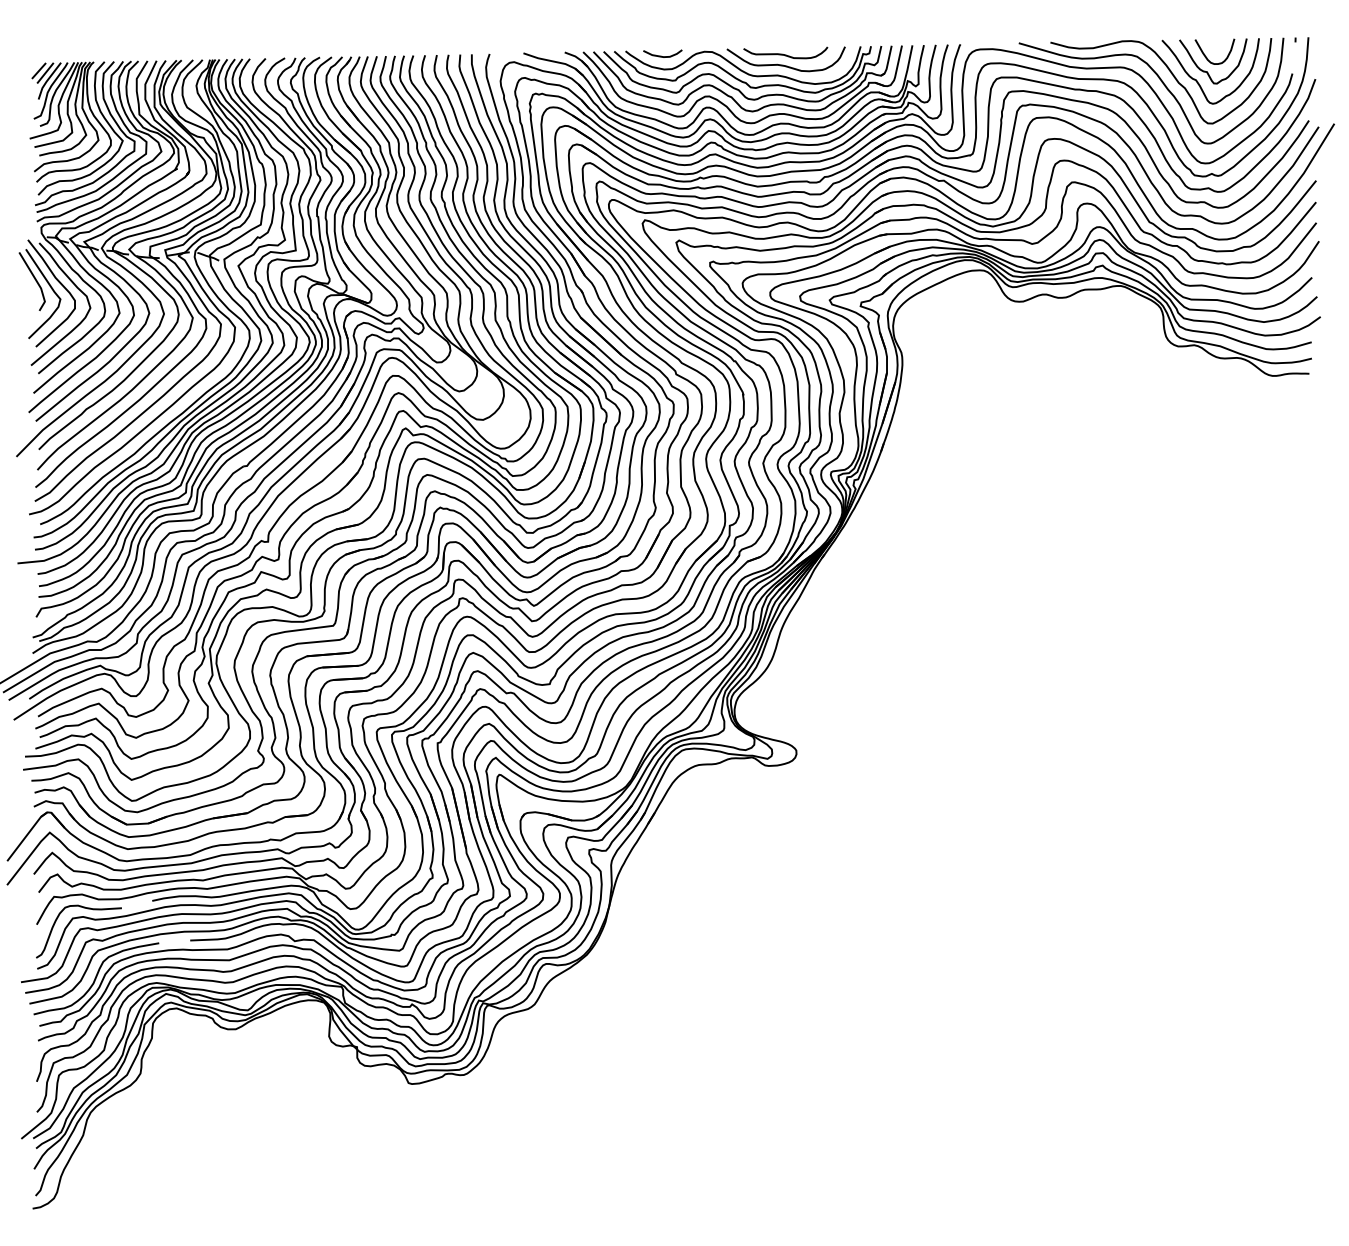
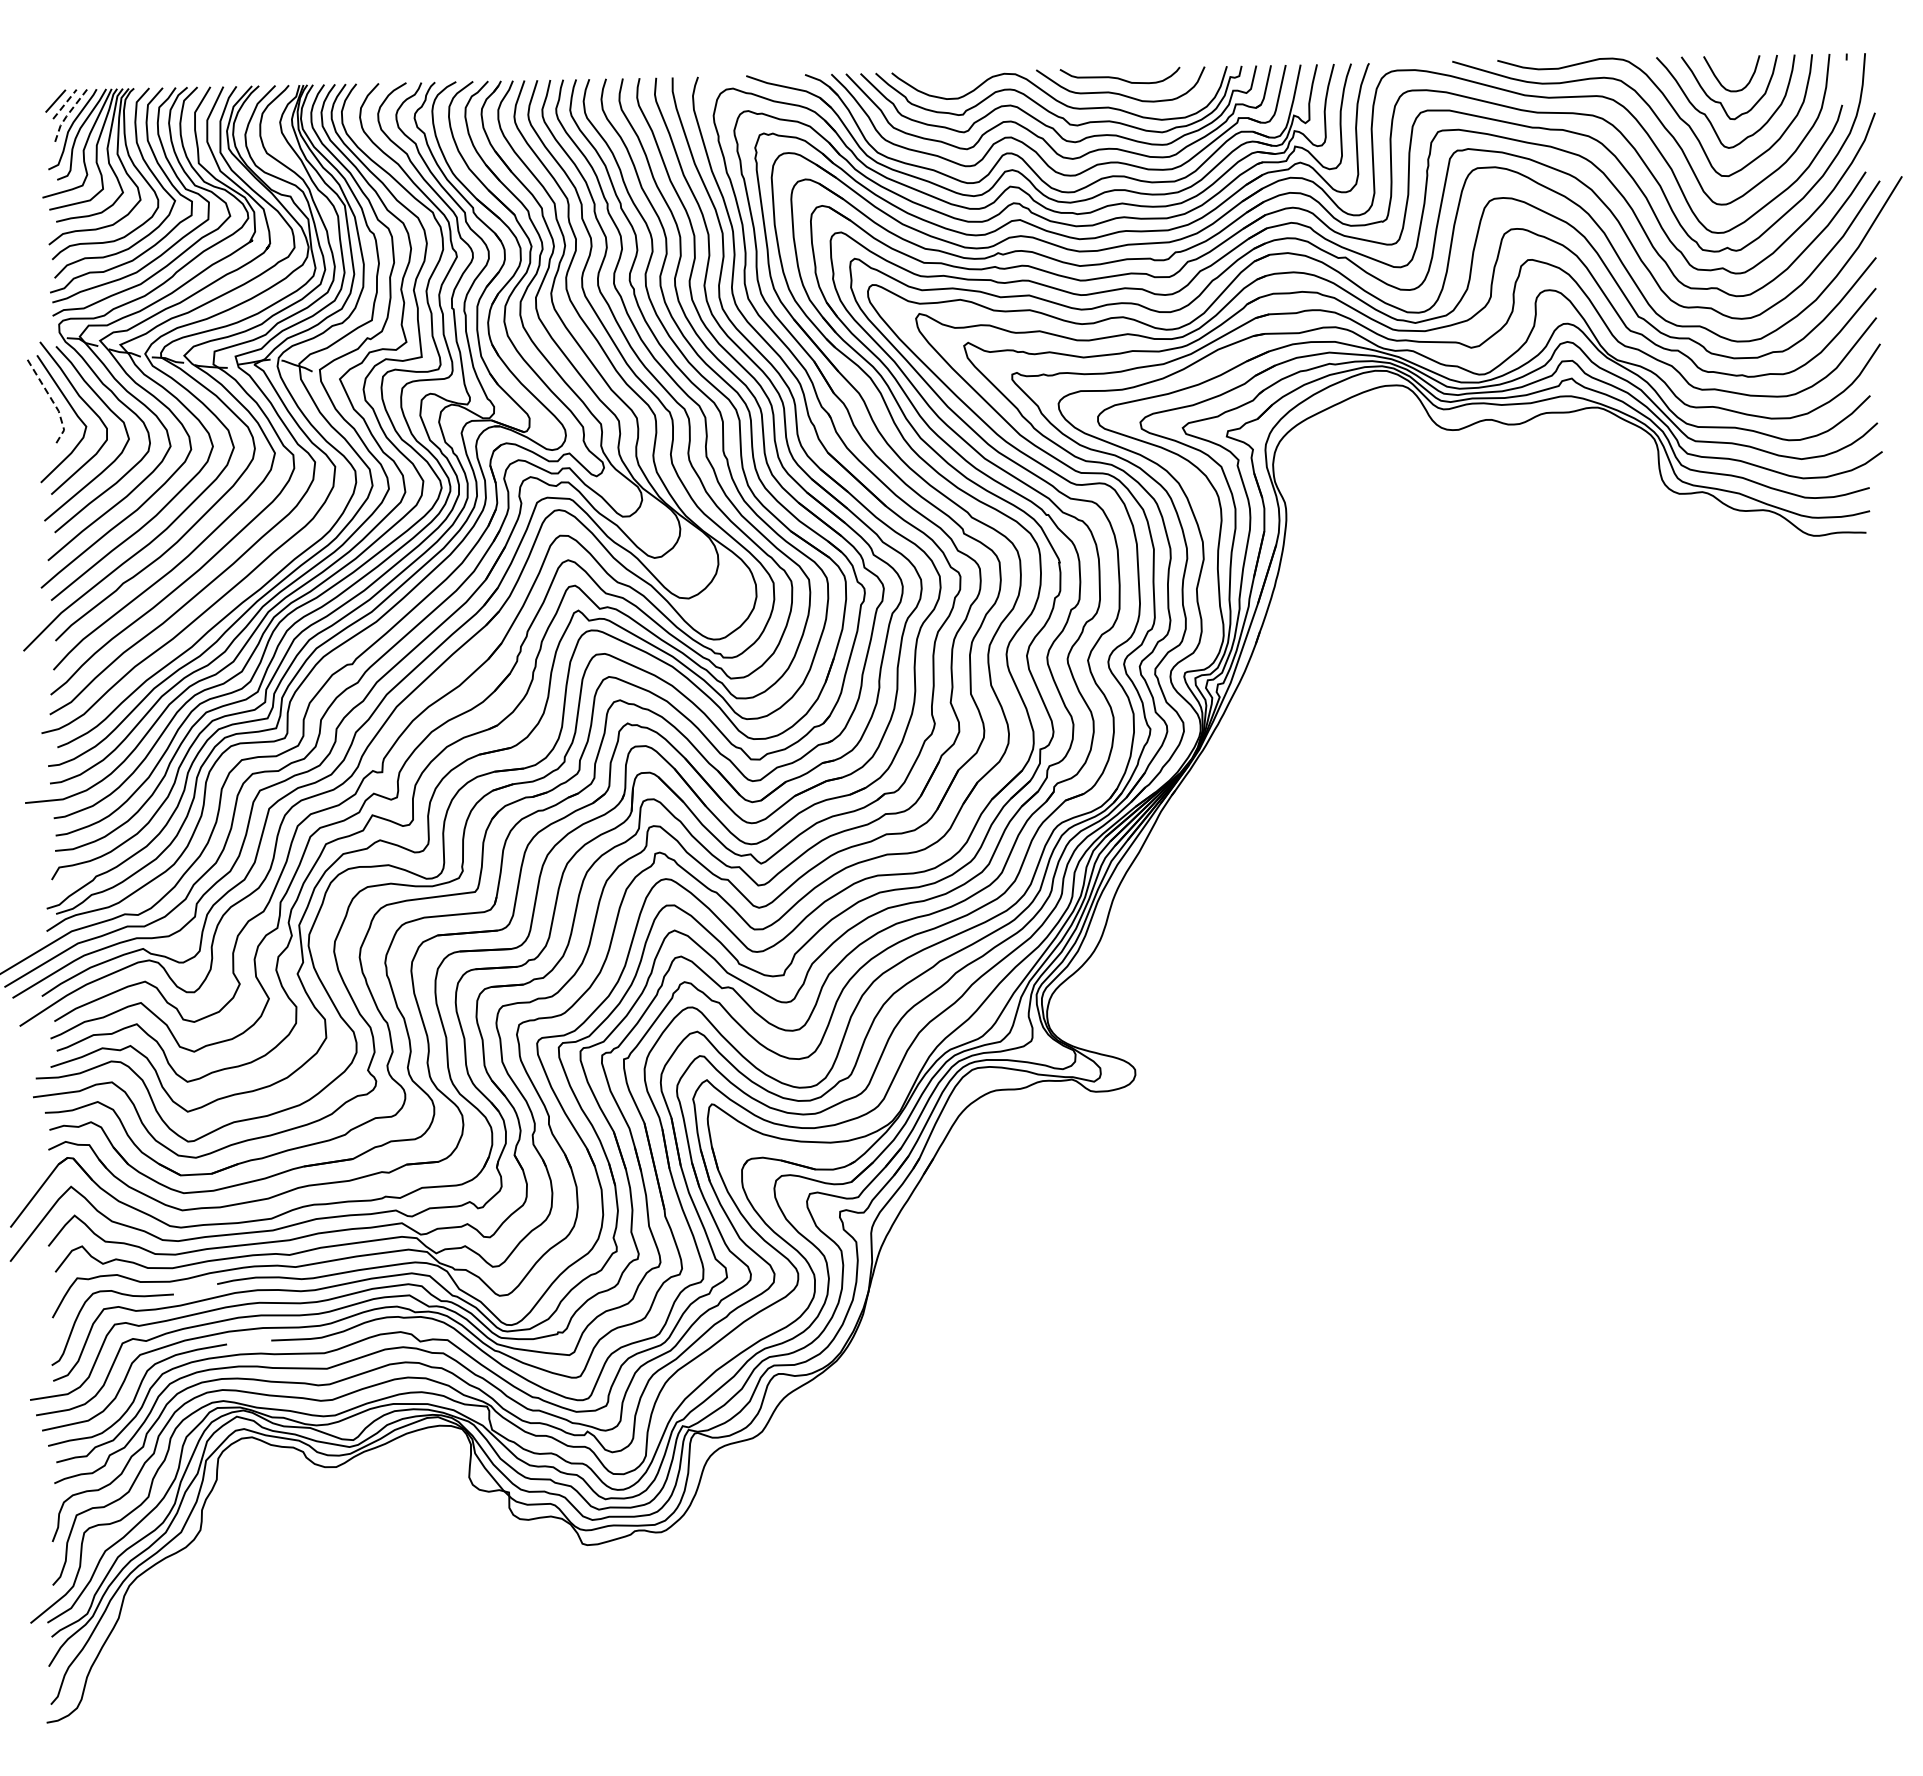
curve: (661, 55) -> (942, 79), removed
line: (45, 73) -> (64, 104), solid -> dashed
line: (47, 81) -> (67, 115), solid -> dashed
line: (36, 281) -> (52, 401), solid -> dashed

